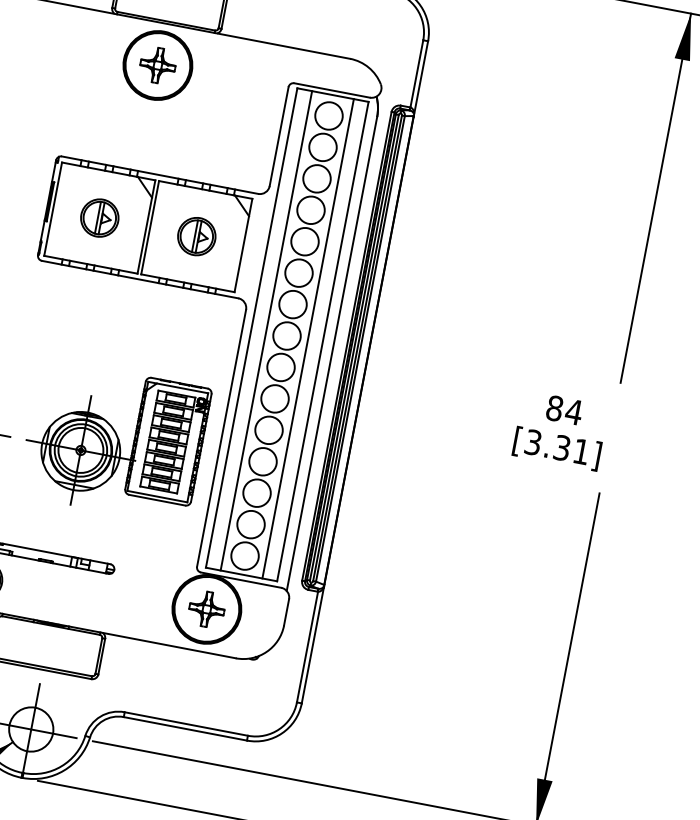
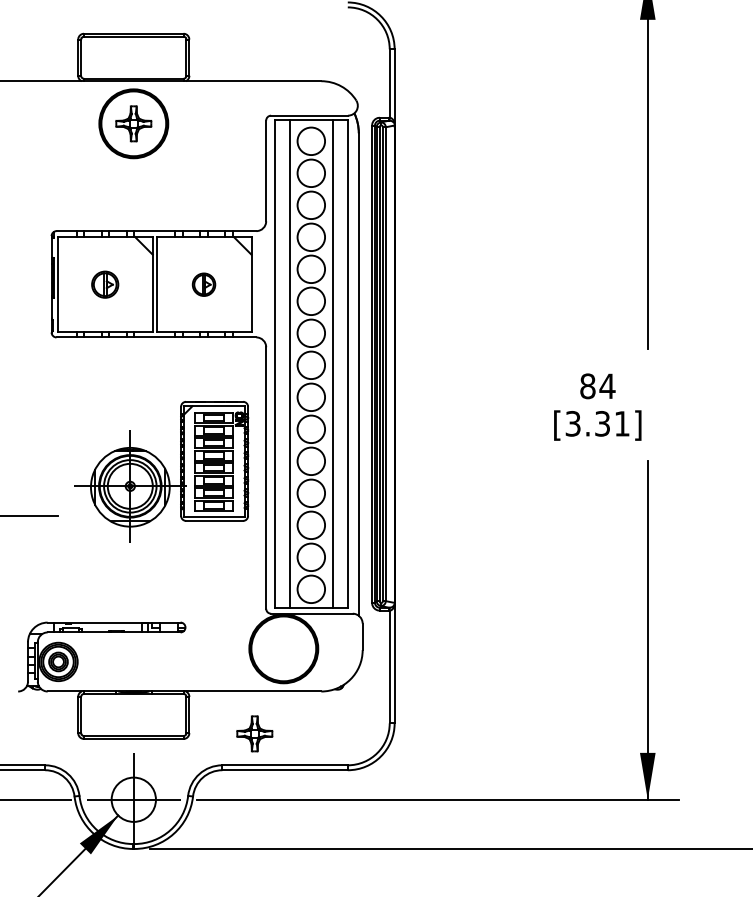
part: (99, 217) -> (104, 284), size x0.7
part: (196, 236) -> (203, 284), size x0.6
part: (114, 441) -> (161, 471), moved
part: (206, 608) -> (254, 733), moved

